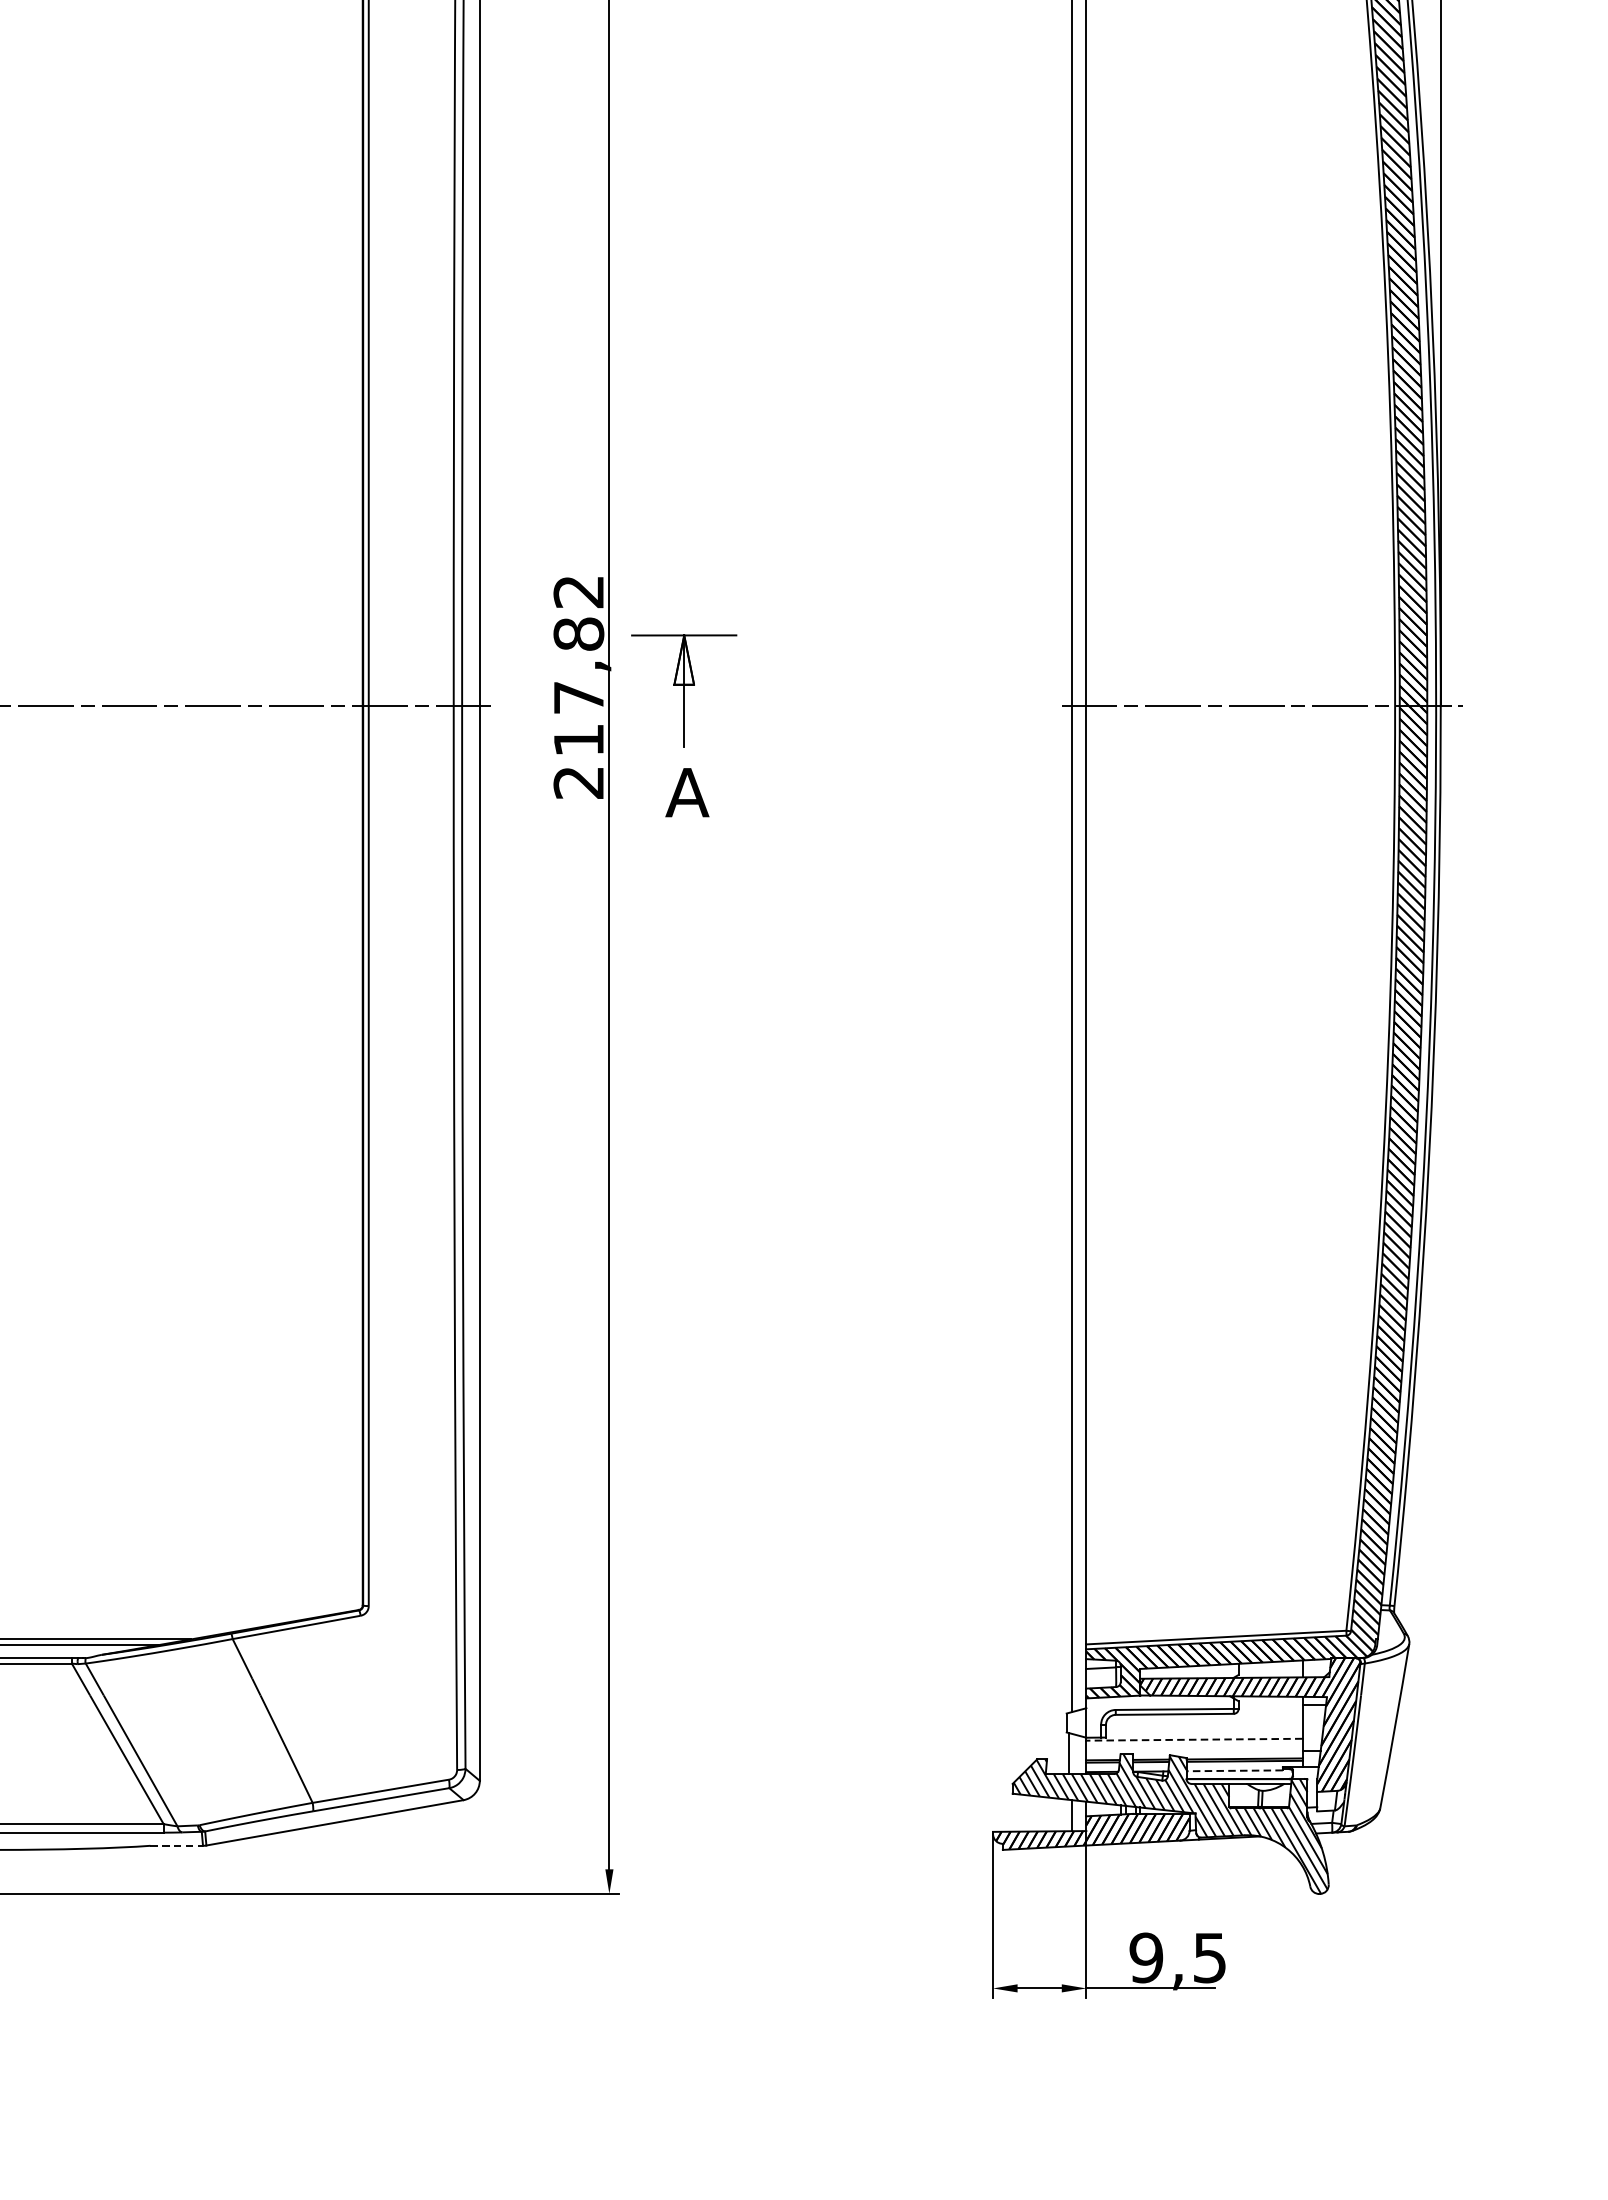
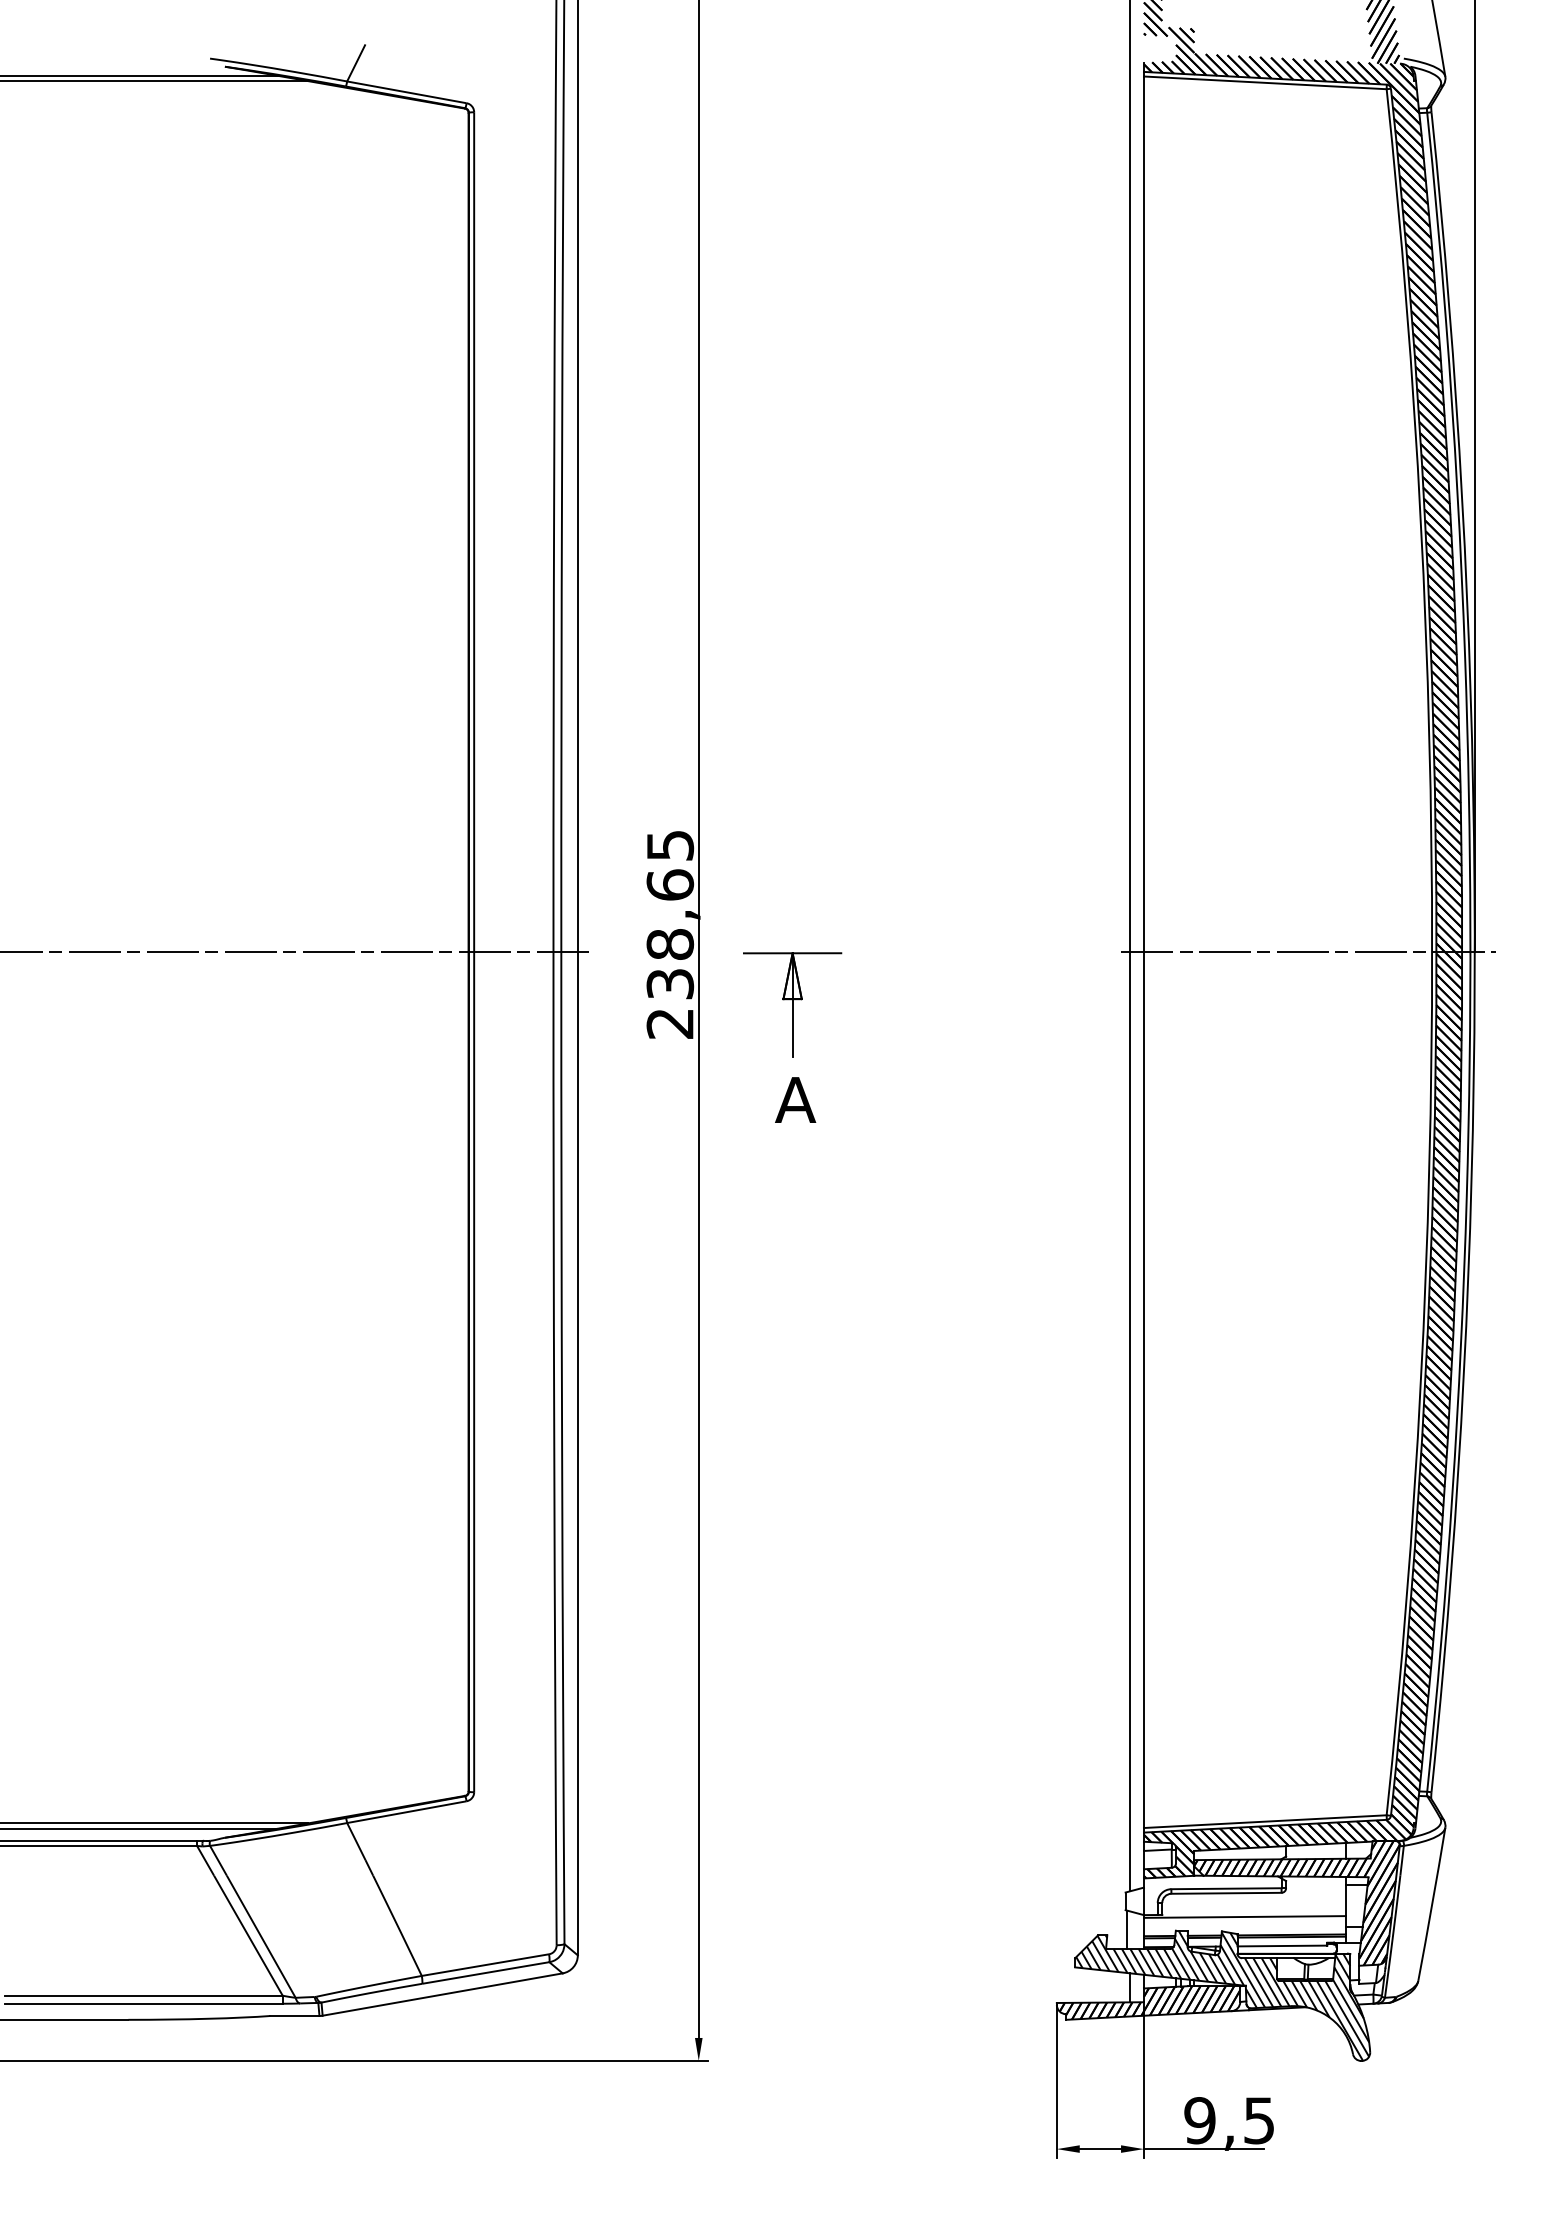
text: (579, 666) -> (670, 915), 217,82 -> 238,65
part: (684, 725) -> (792, 1037), moved
line: (1194, 1739) -> (1244, 1916), dashed -> solid
line: (1234, 1771) -> (1282, 1946), dashed -> solid
line: (176, 1845) -> (294, 2015), dashed -> solid

